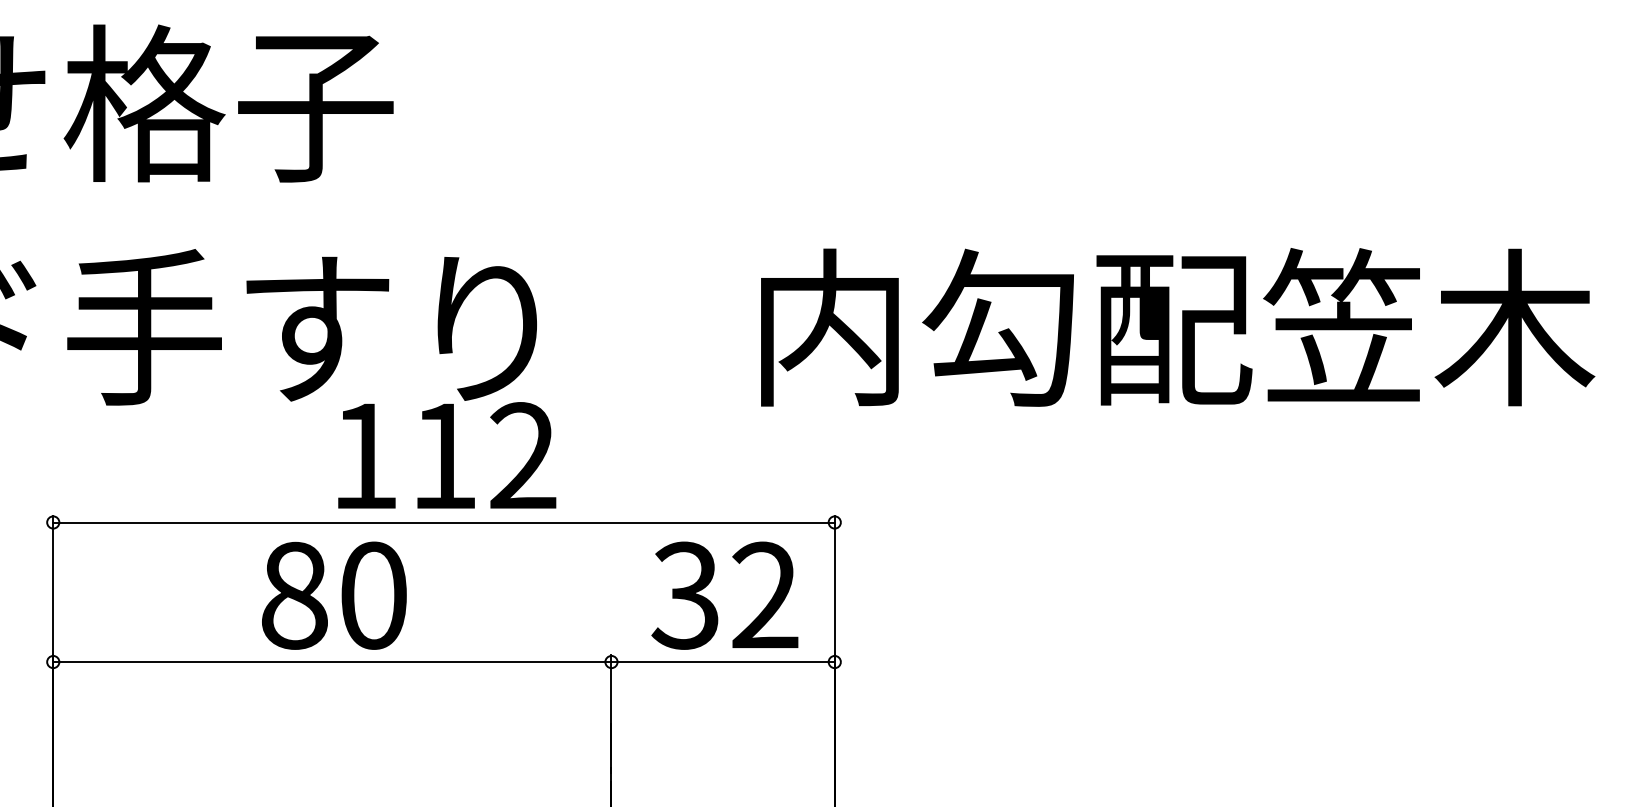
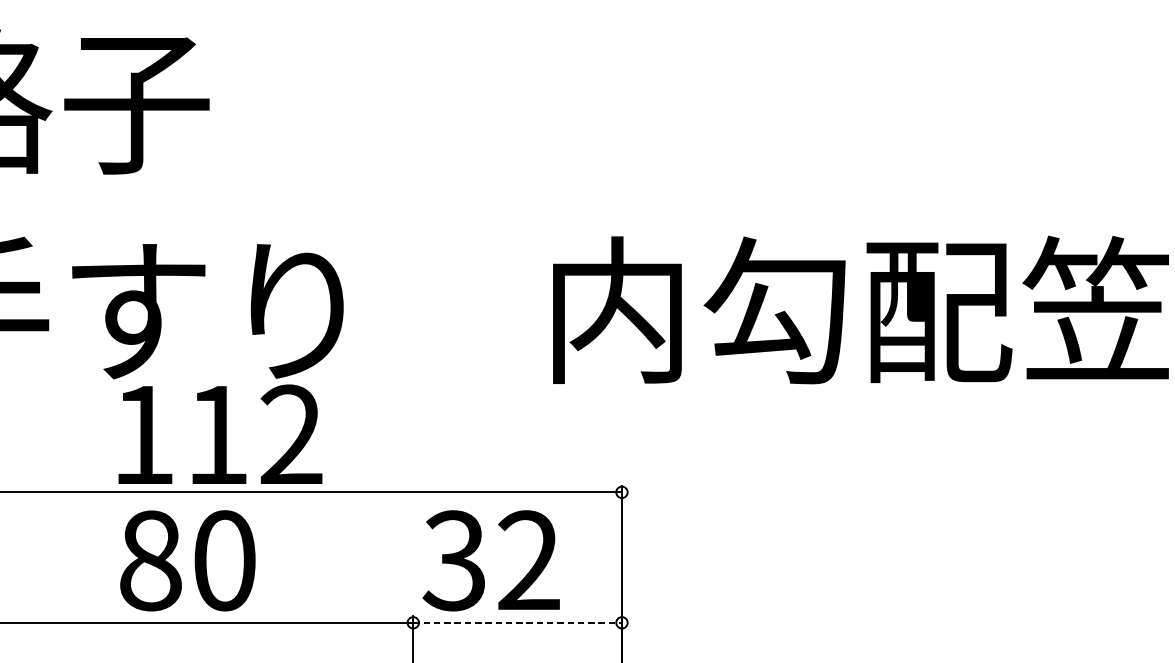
text: (447, 455) -> (220, 434), moved
text: (334, 595) -> (188, 560), moved
text: (724, 595) -> (490, 560), moved
line: (723, 662) -> (517, 623), solid -> dashed

